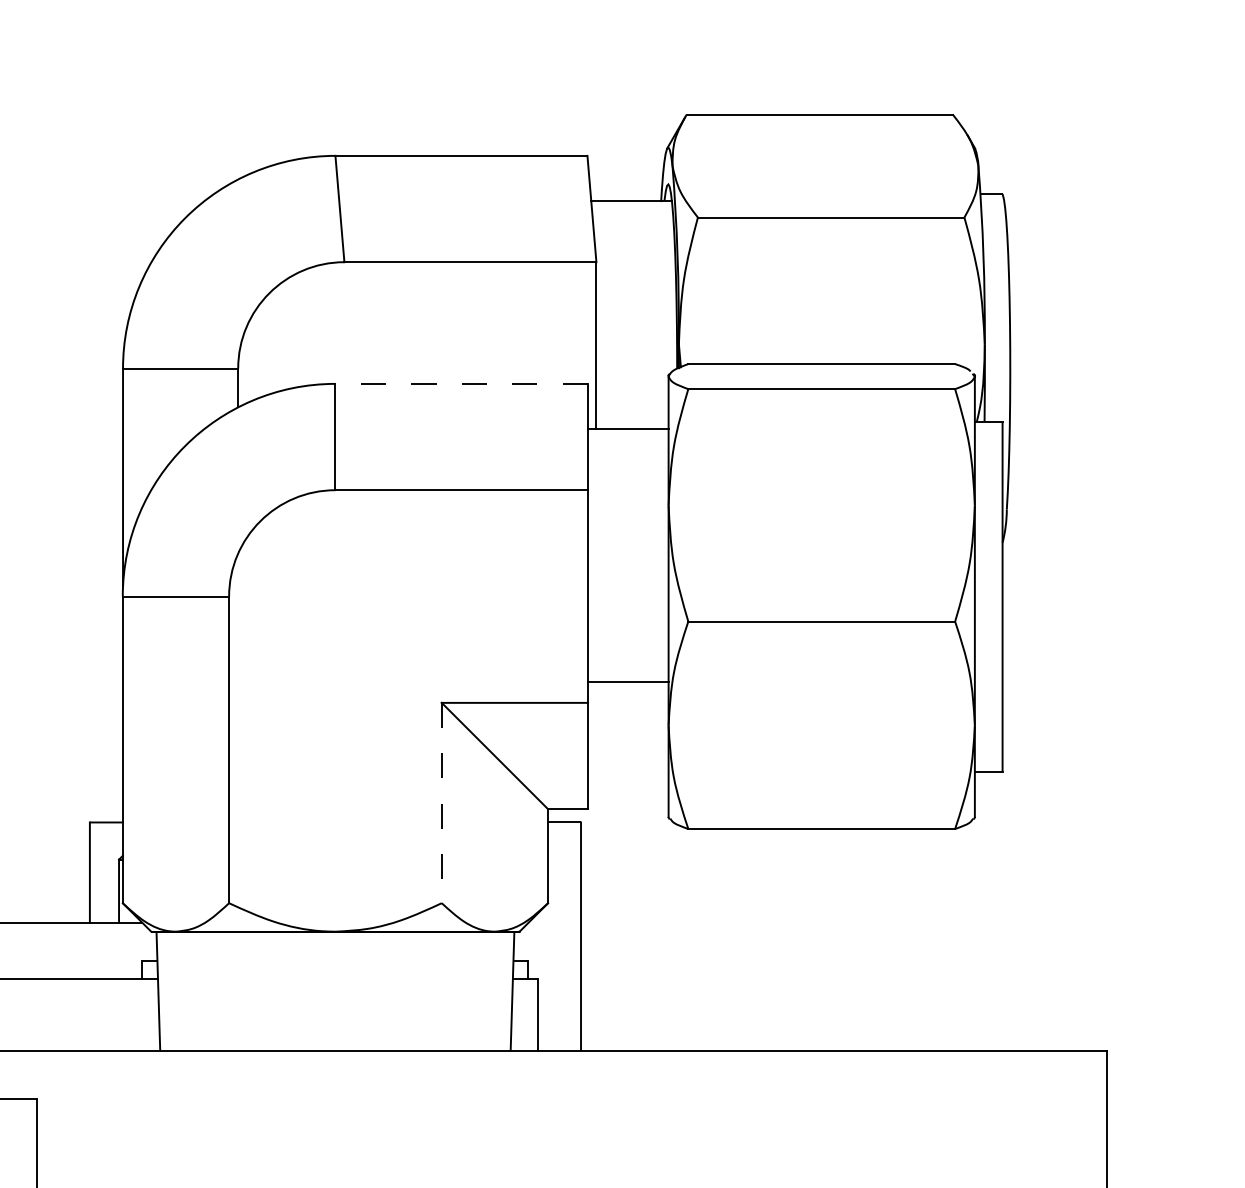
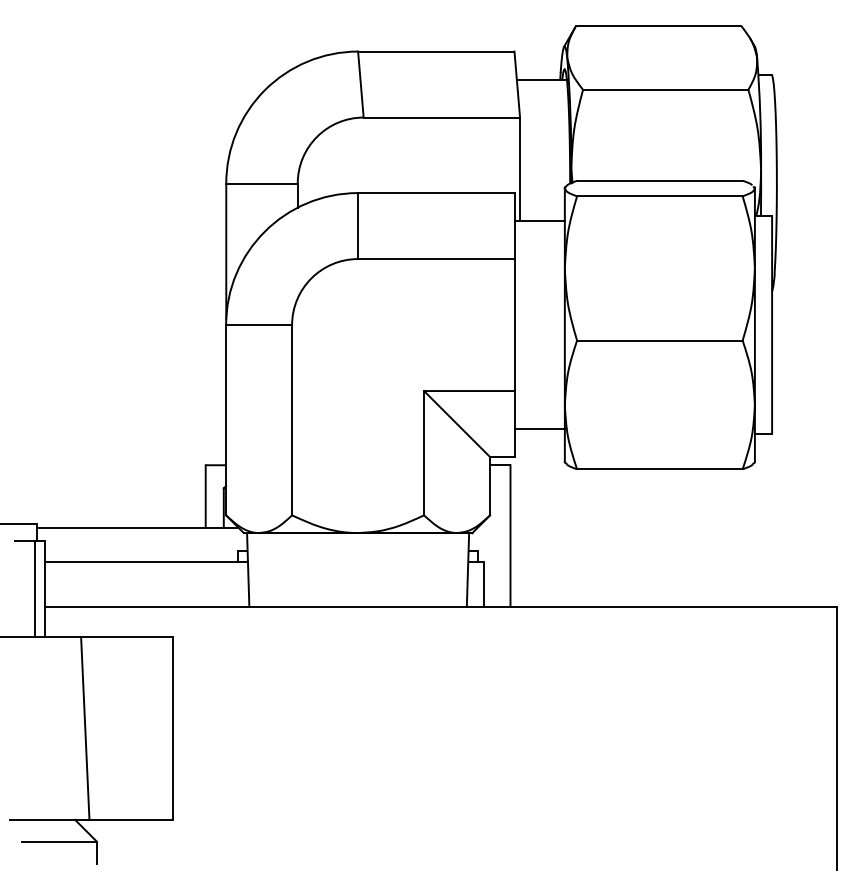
line: (460, 384) -> (435, 193), dashed -> solid
line: (627, 681) -> (539, 428), moved
line: (442, 803) -> (424, 453), dashed -> solid

